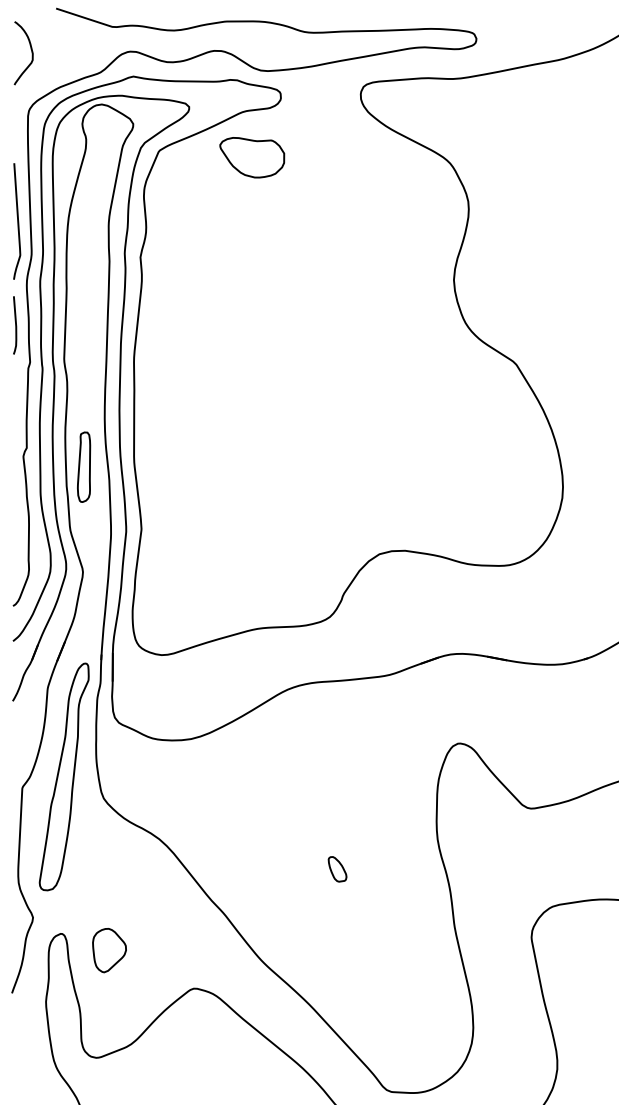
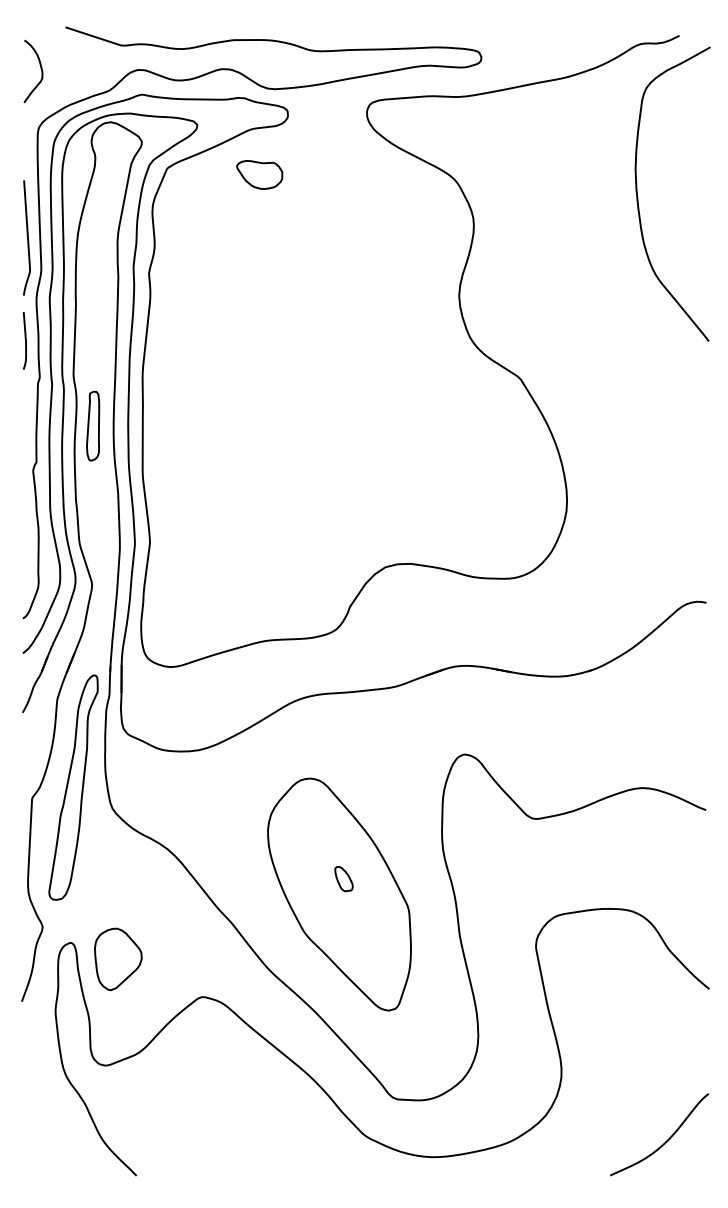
part: (252, 157) -> (259, 174), size x0.71
part: (84, 466) -> (93, 425), moved
part: (333, 884) -> (339, 894), added
part: (109, 950) -> (118, 959), size x1.43

